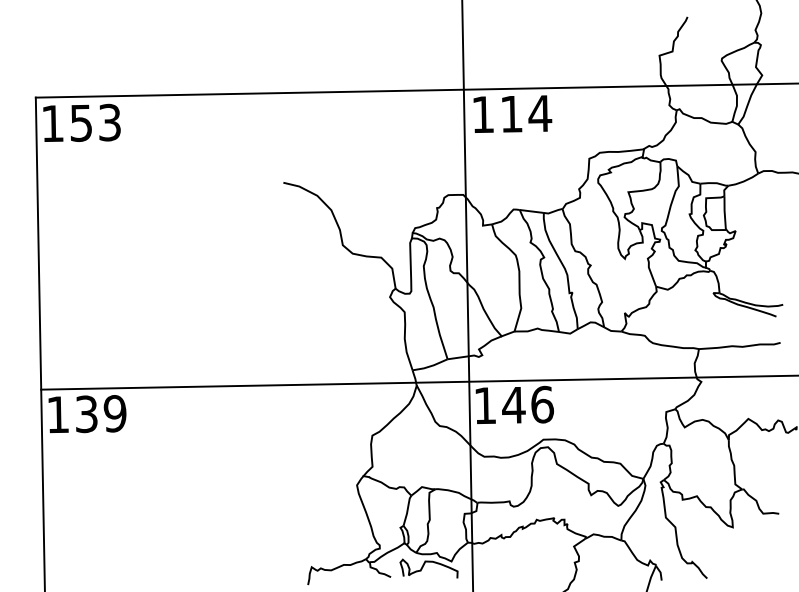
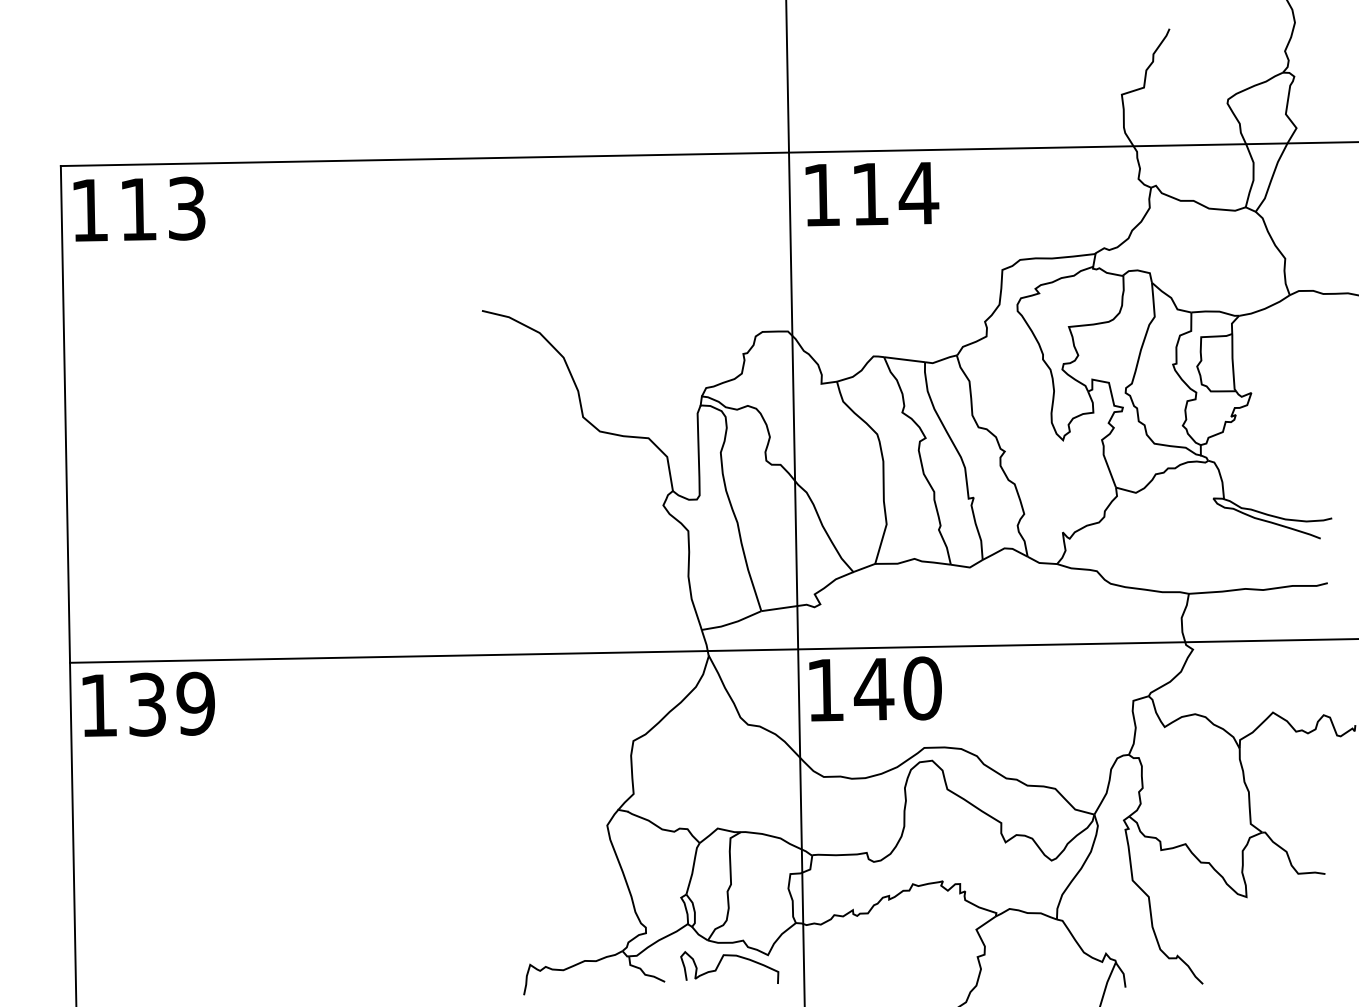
text: (80, 122) -> (136, 208), 153 -> 113
text: (542, 404) -> (922, 688), 146 -> 140

